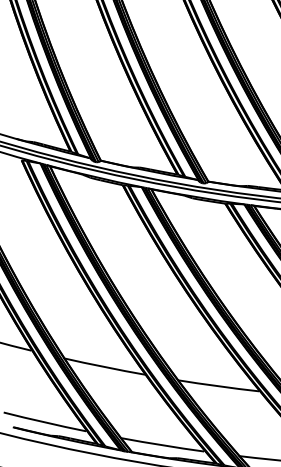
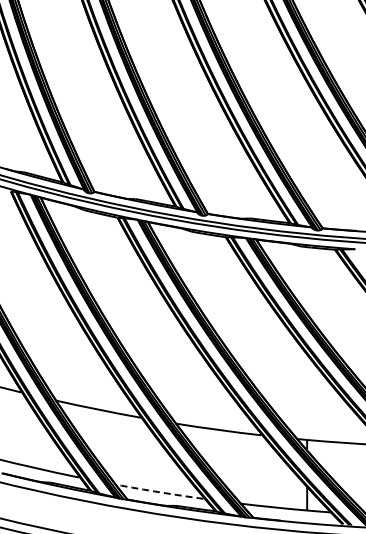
arc: (162, 445) -> (159, 492), solid -> dashed

